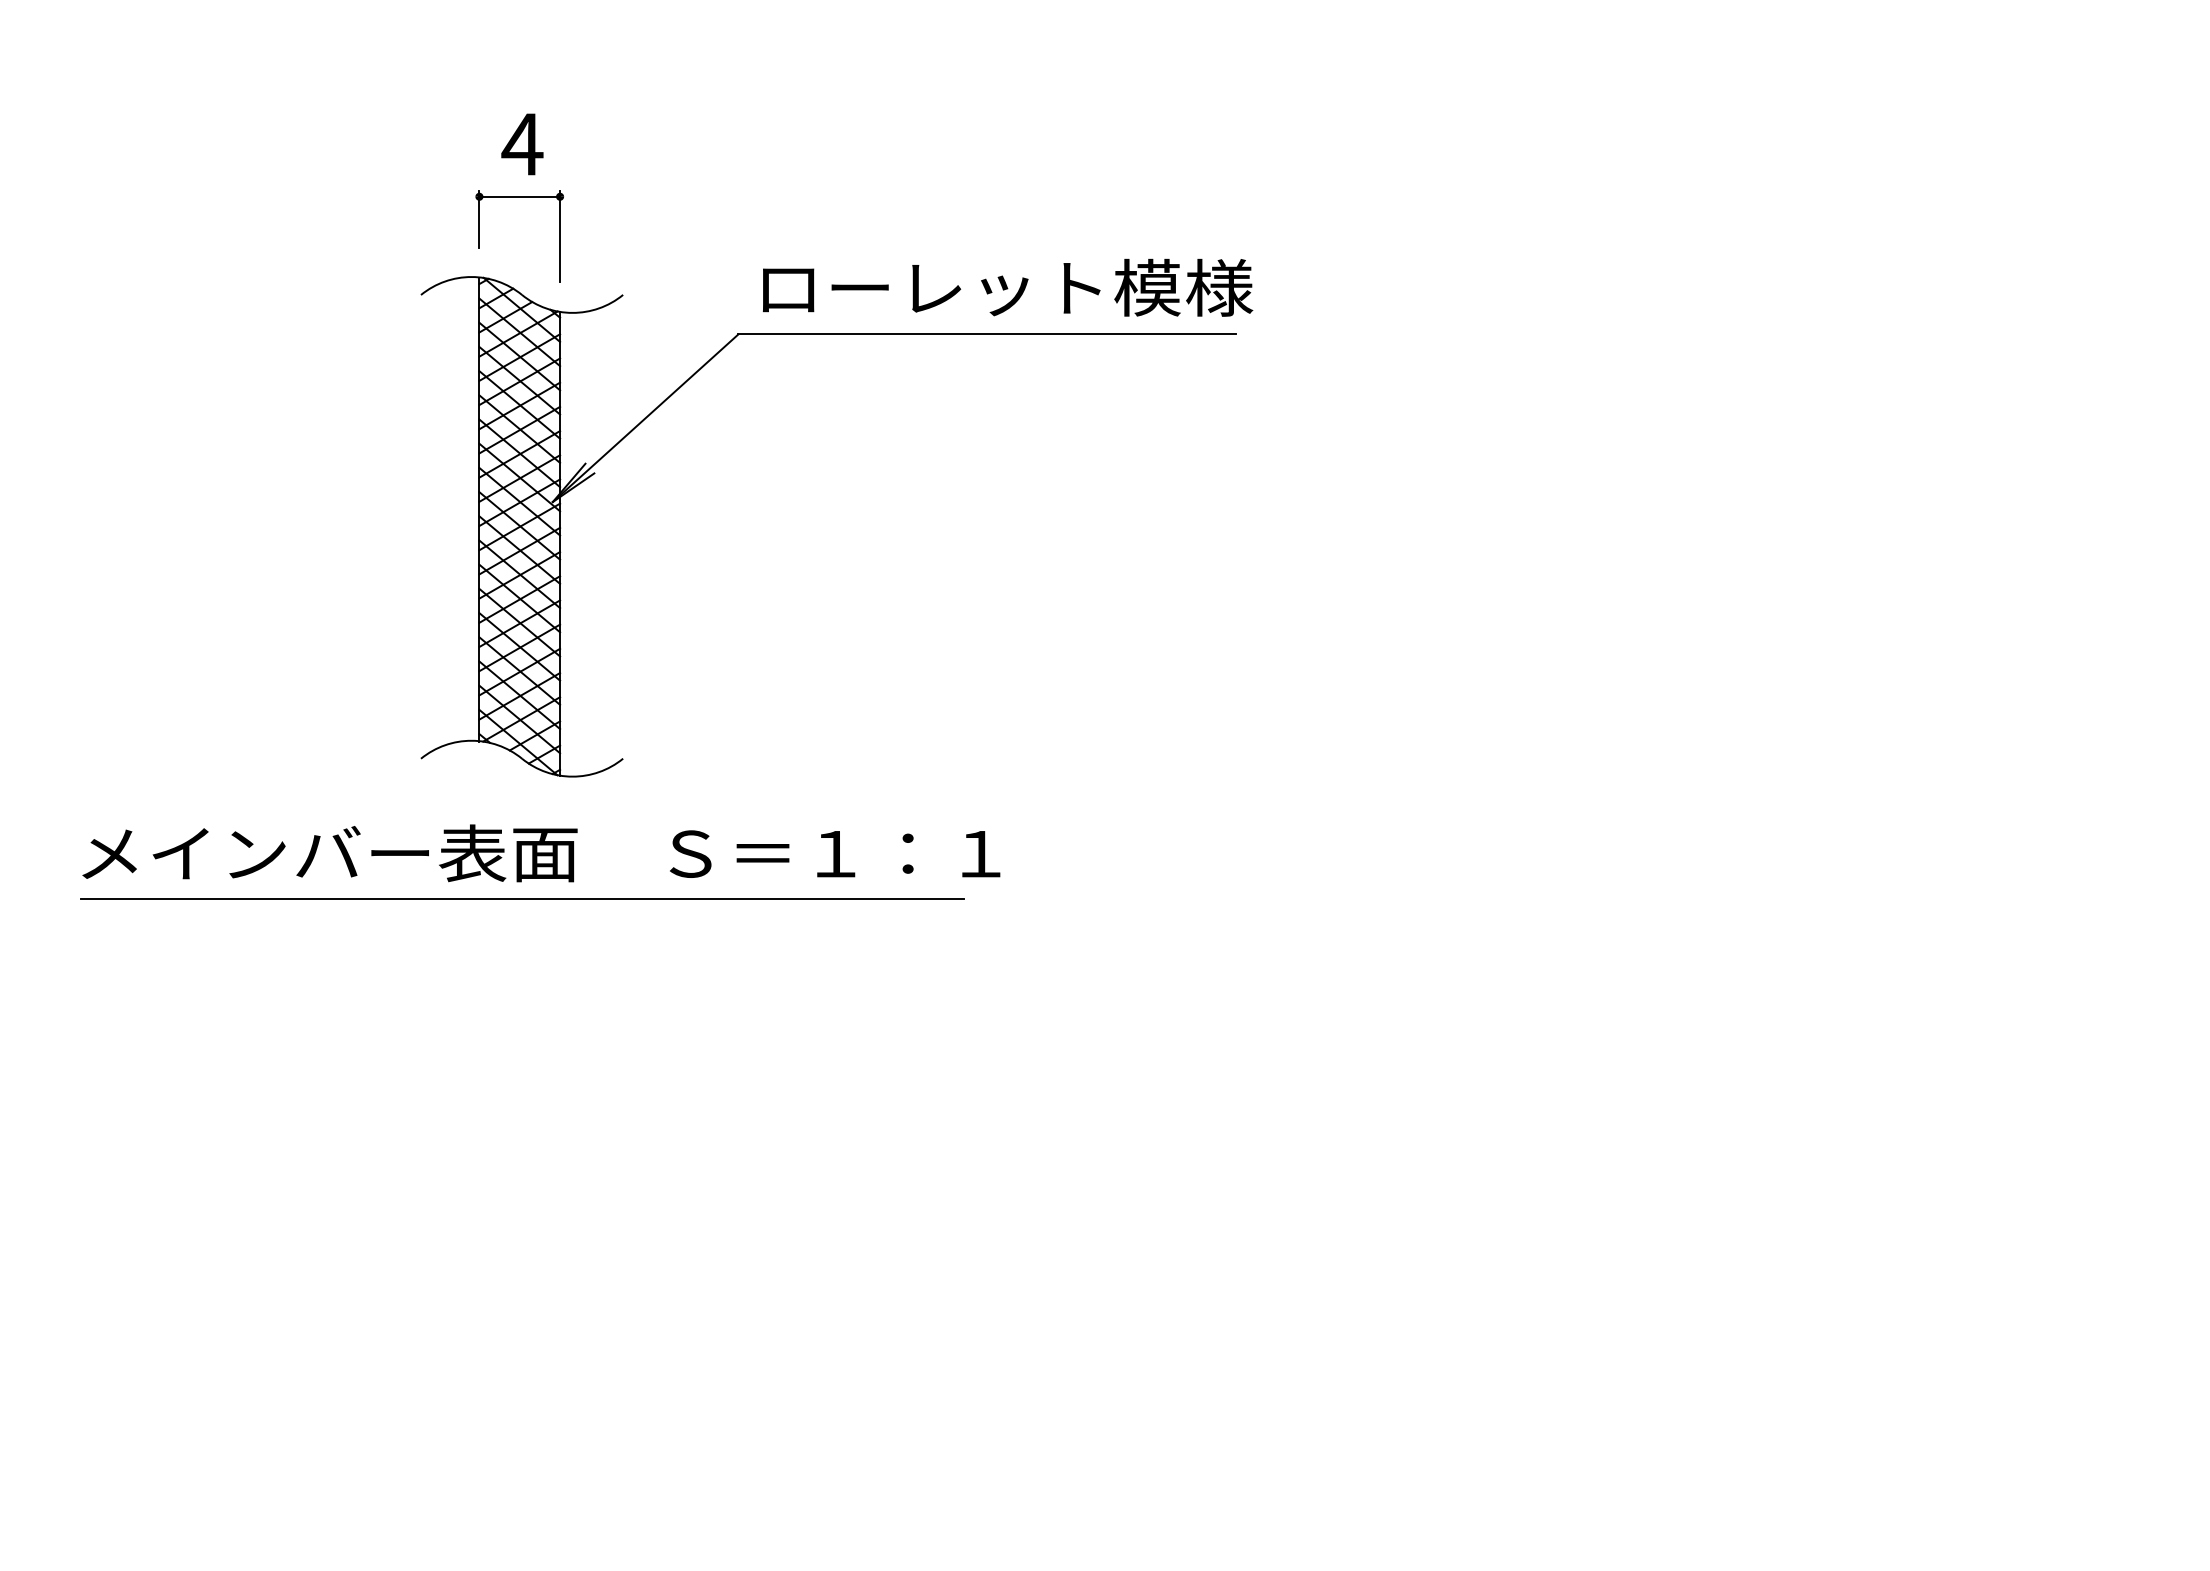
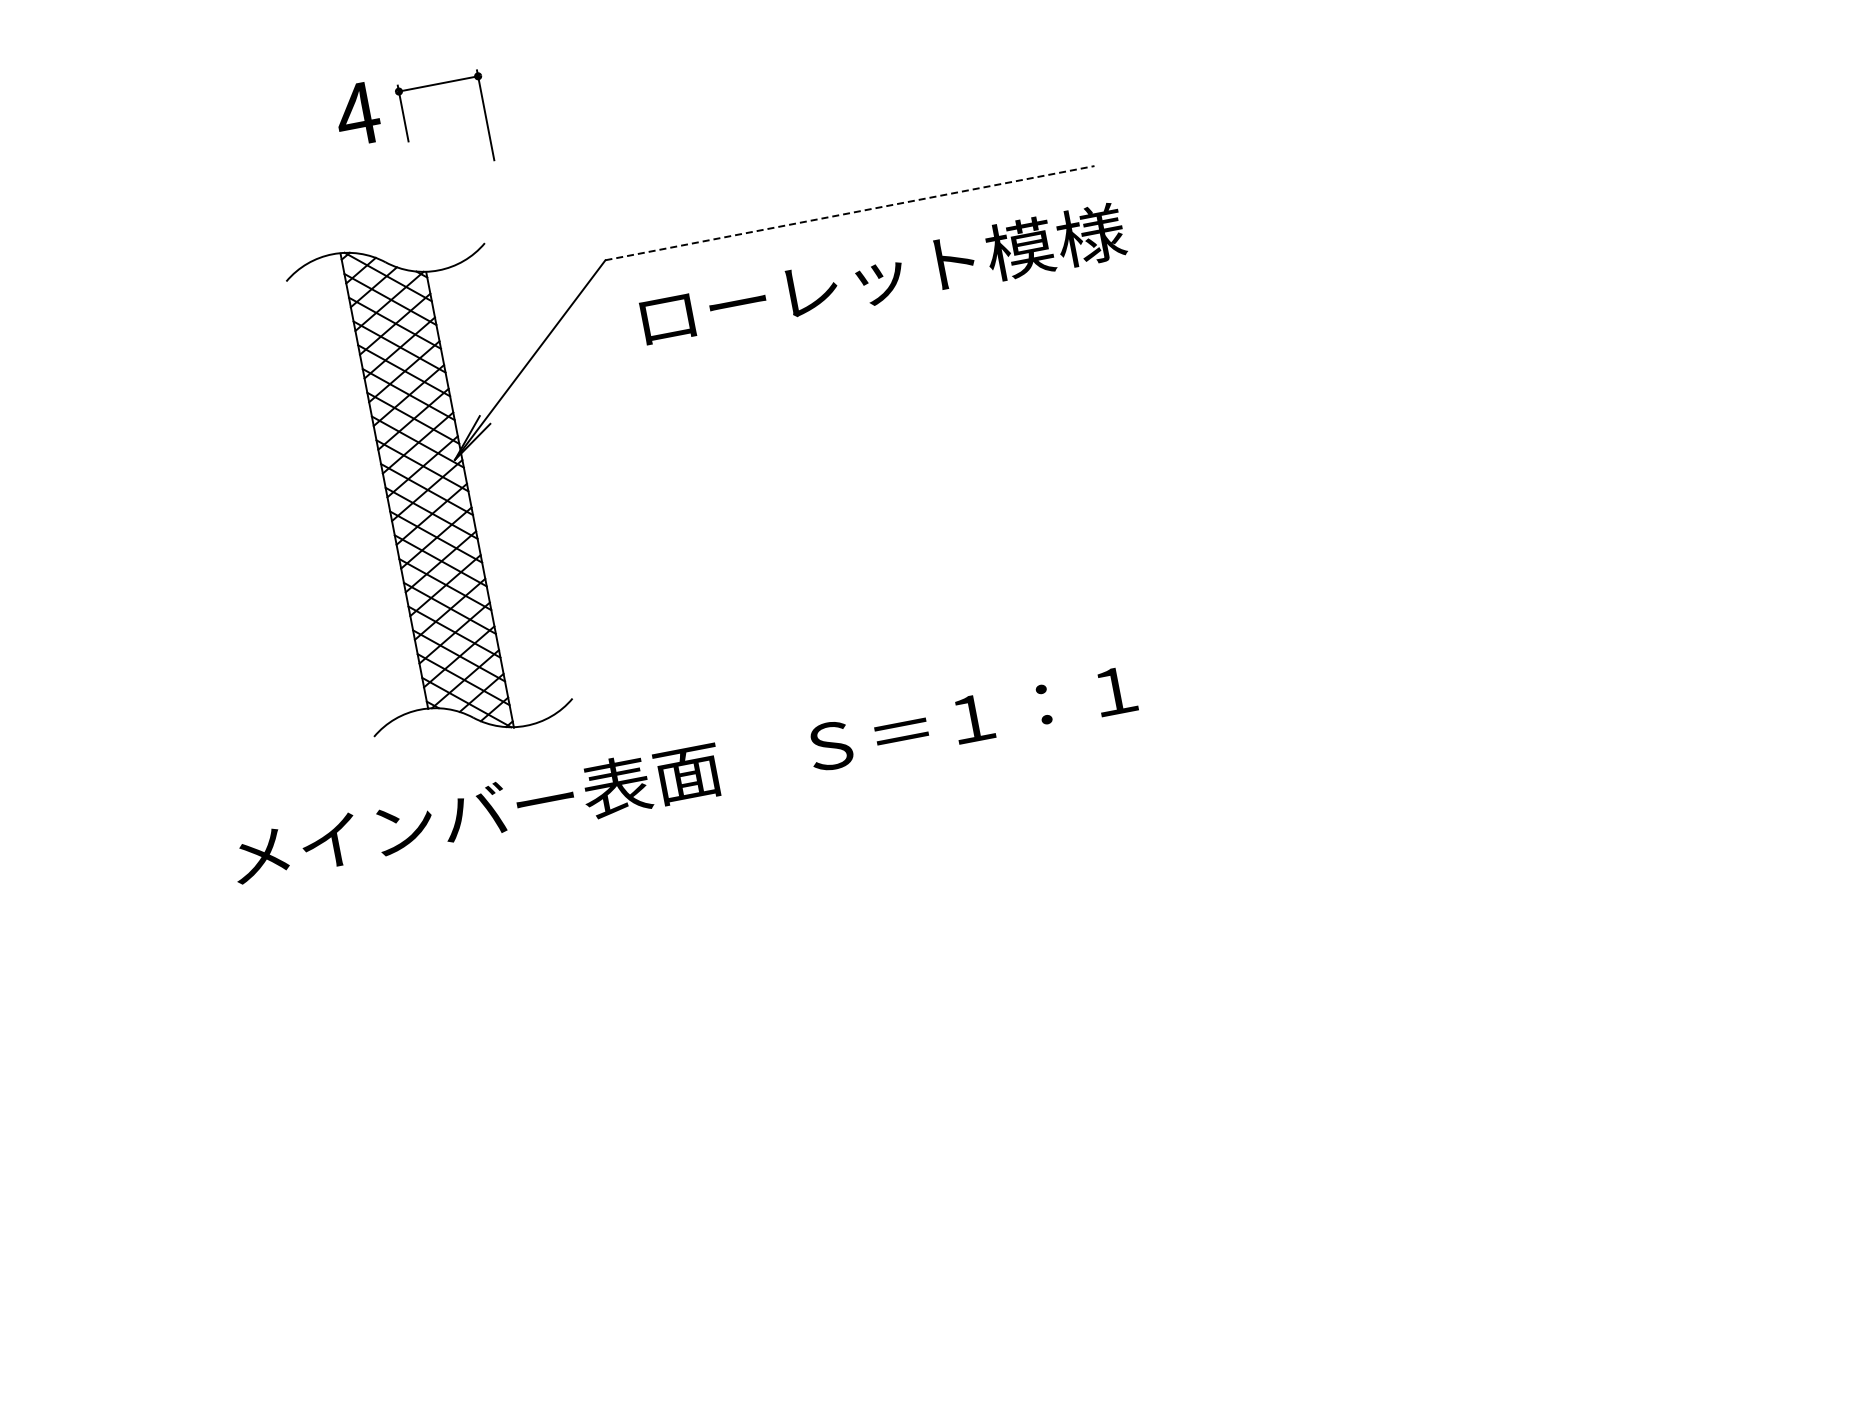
part: (519, 197) -> (438, 84), moved
text: (1008, 287) -> (883, 274), moved
line: (987, 334) -> (850, 213), solid -> dashed
text: (541, 853) -> (684, 773), moved
line: (522, 899) -> (500, 855), removed

